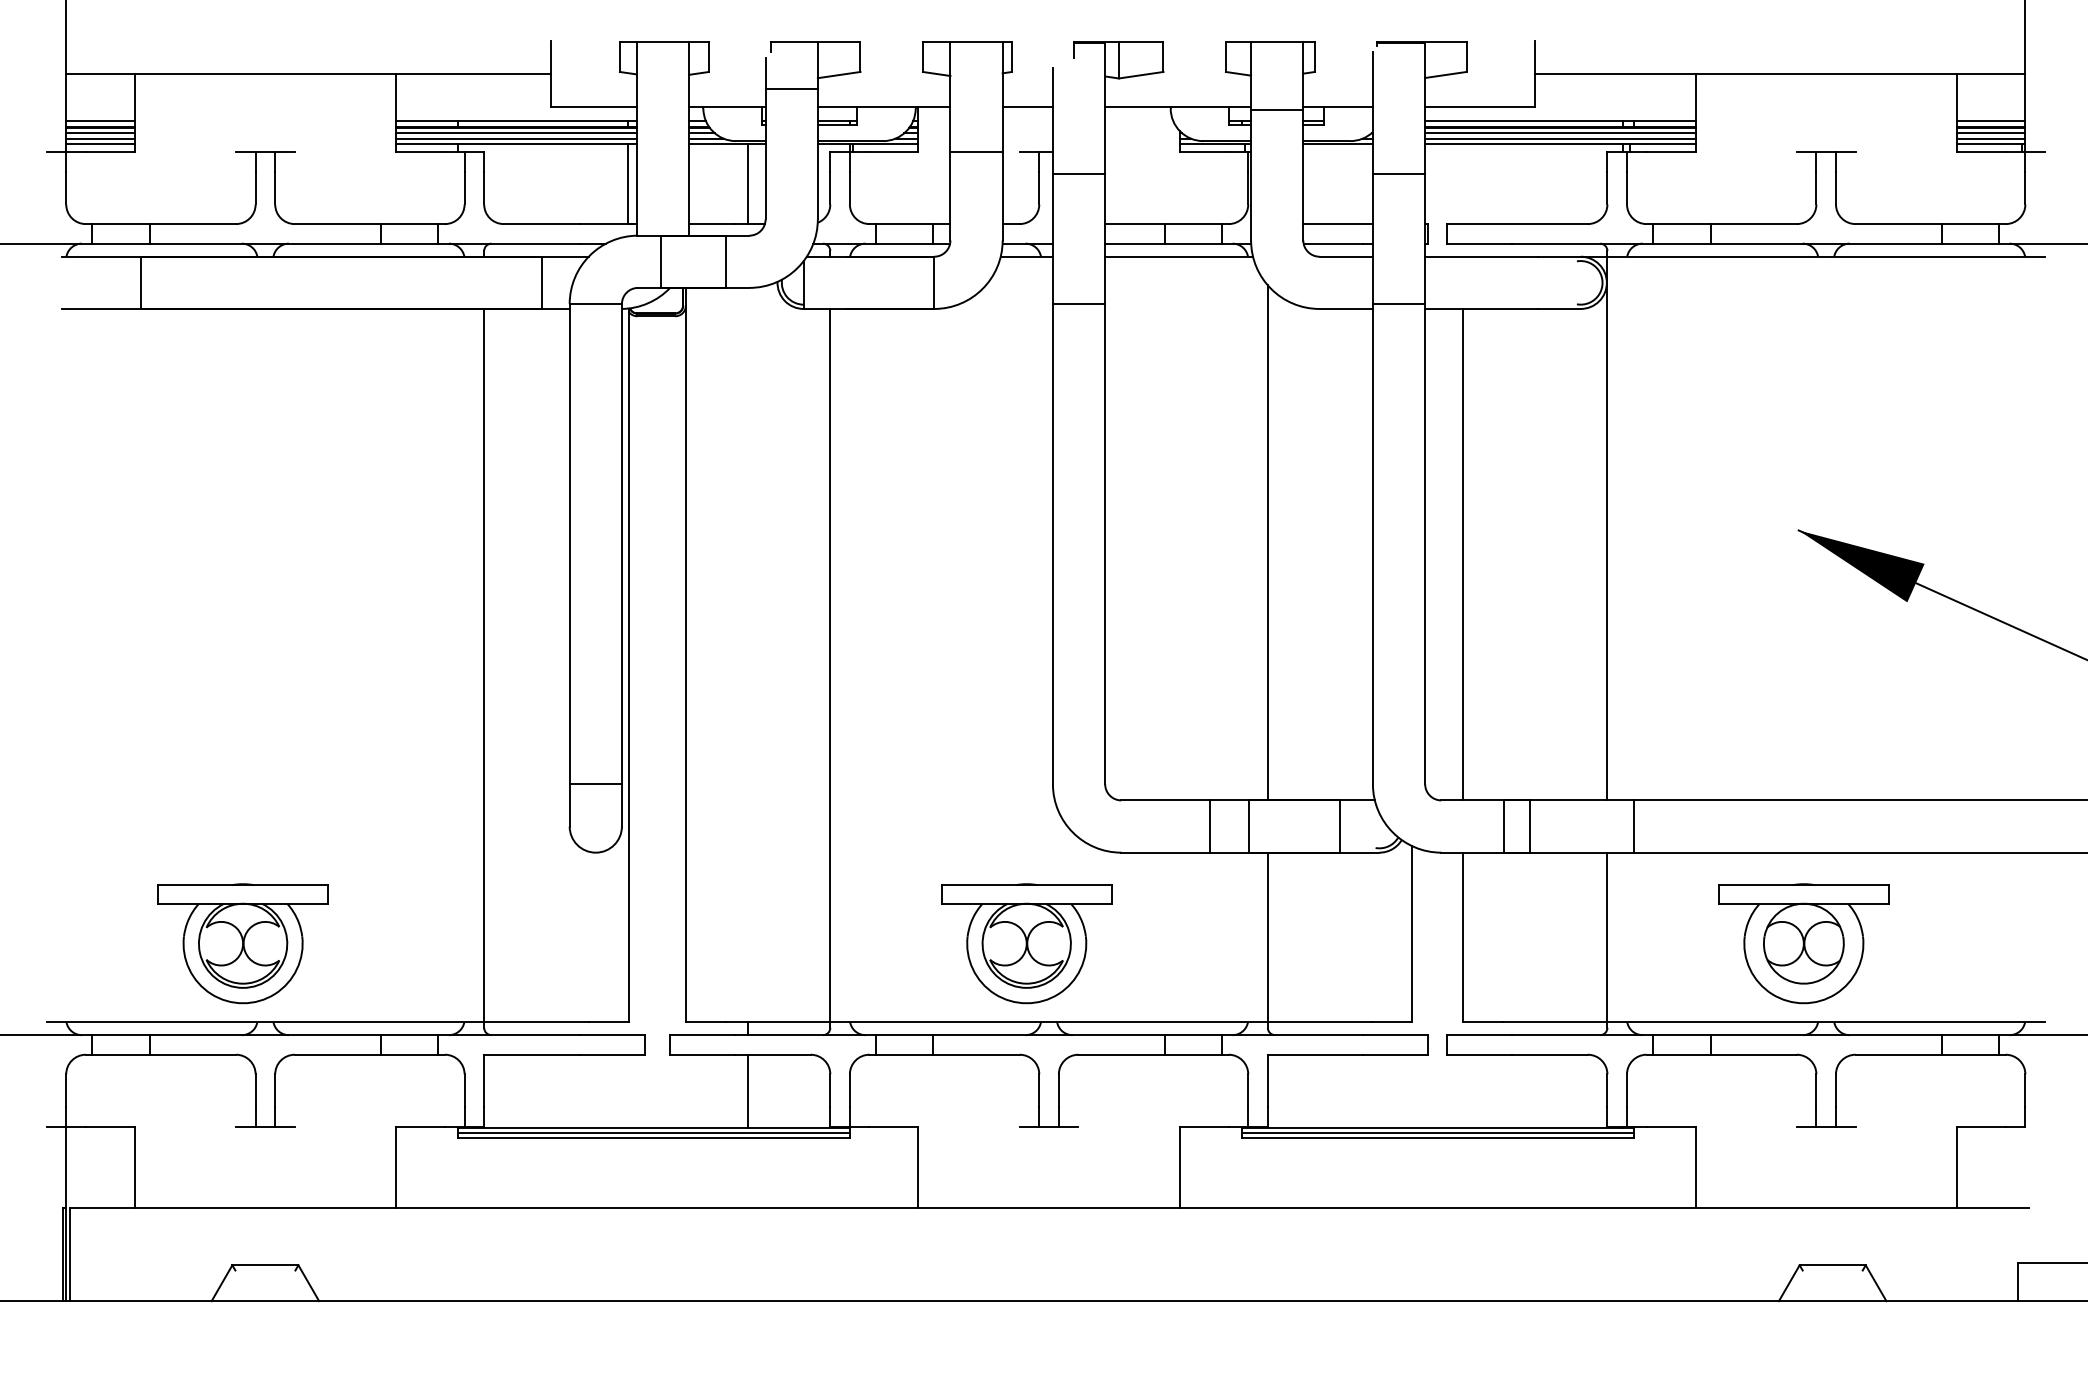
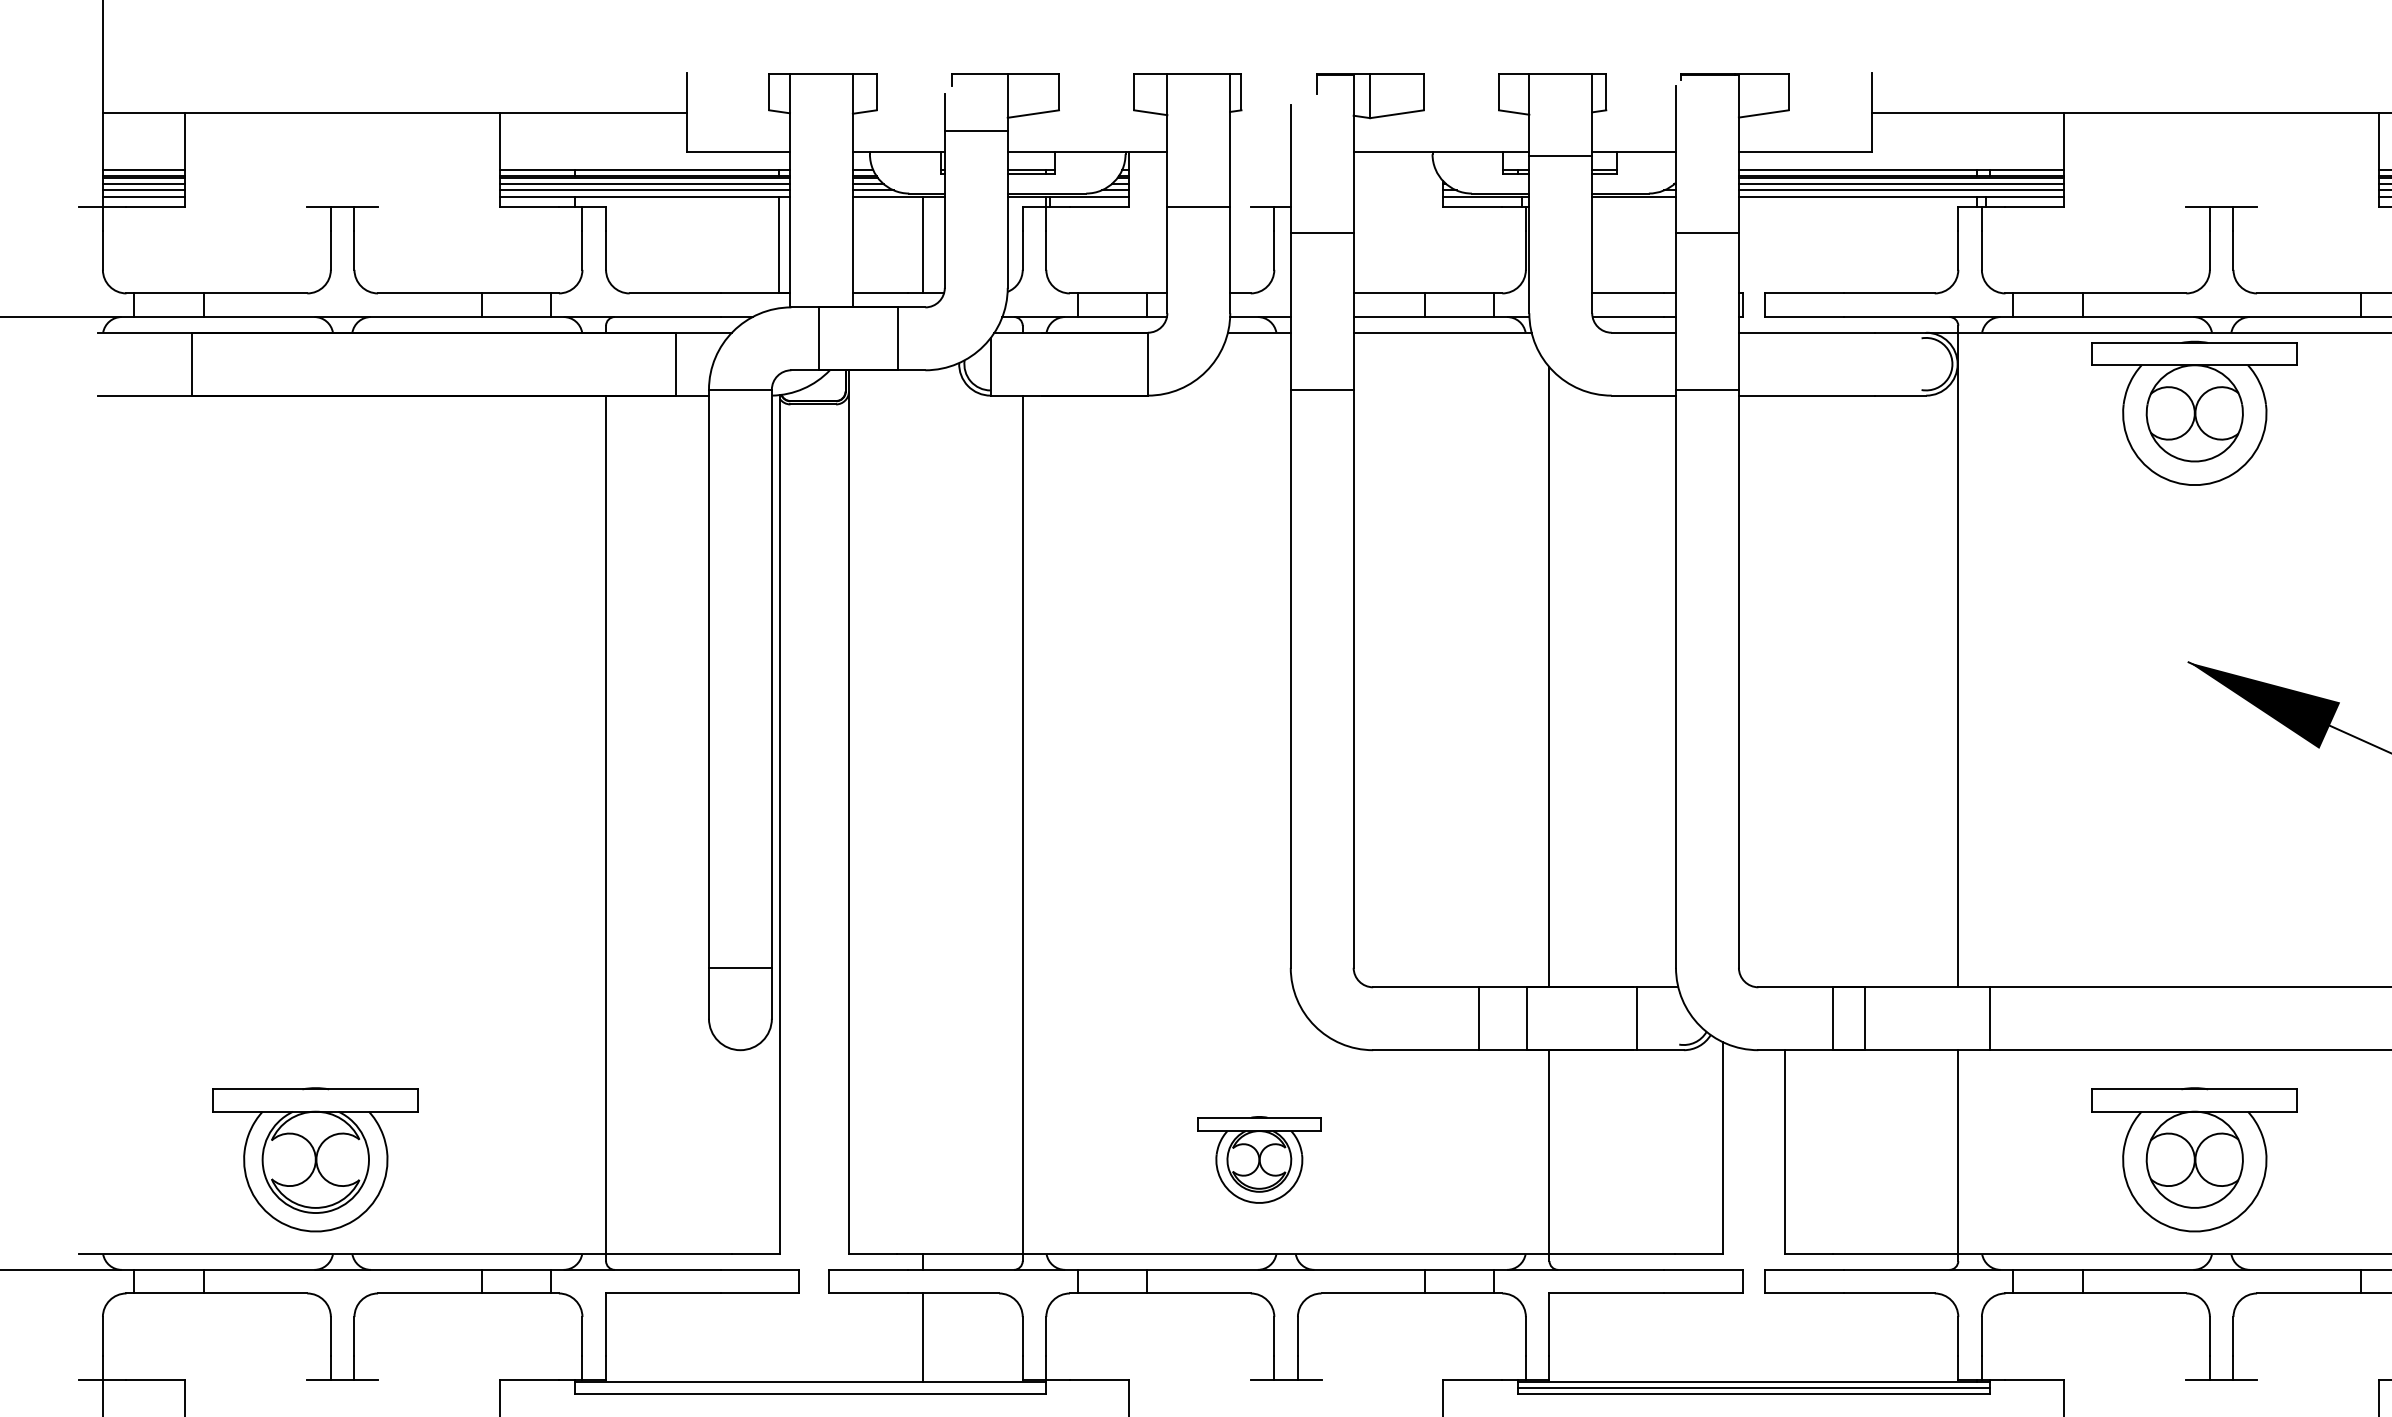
line: (1027, 106) -> (1260, 151), removed
part: (1803, 323) -> (2194, 413), added
line: (1463, 554) -> (1785, 691), removed
part: (1026, 943) -> (1258, 1159), size x0.6
line: (653, 1133) -> (809, 1388), removed

